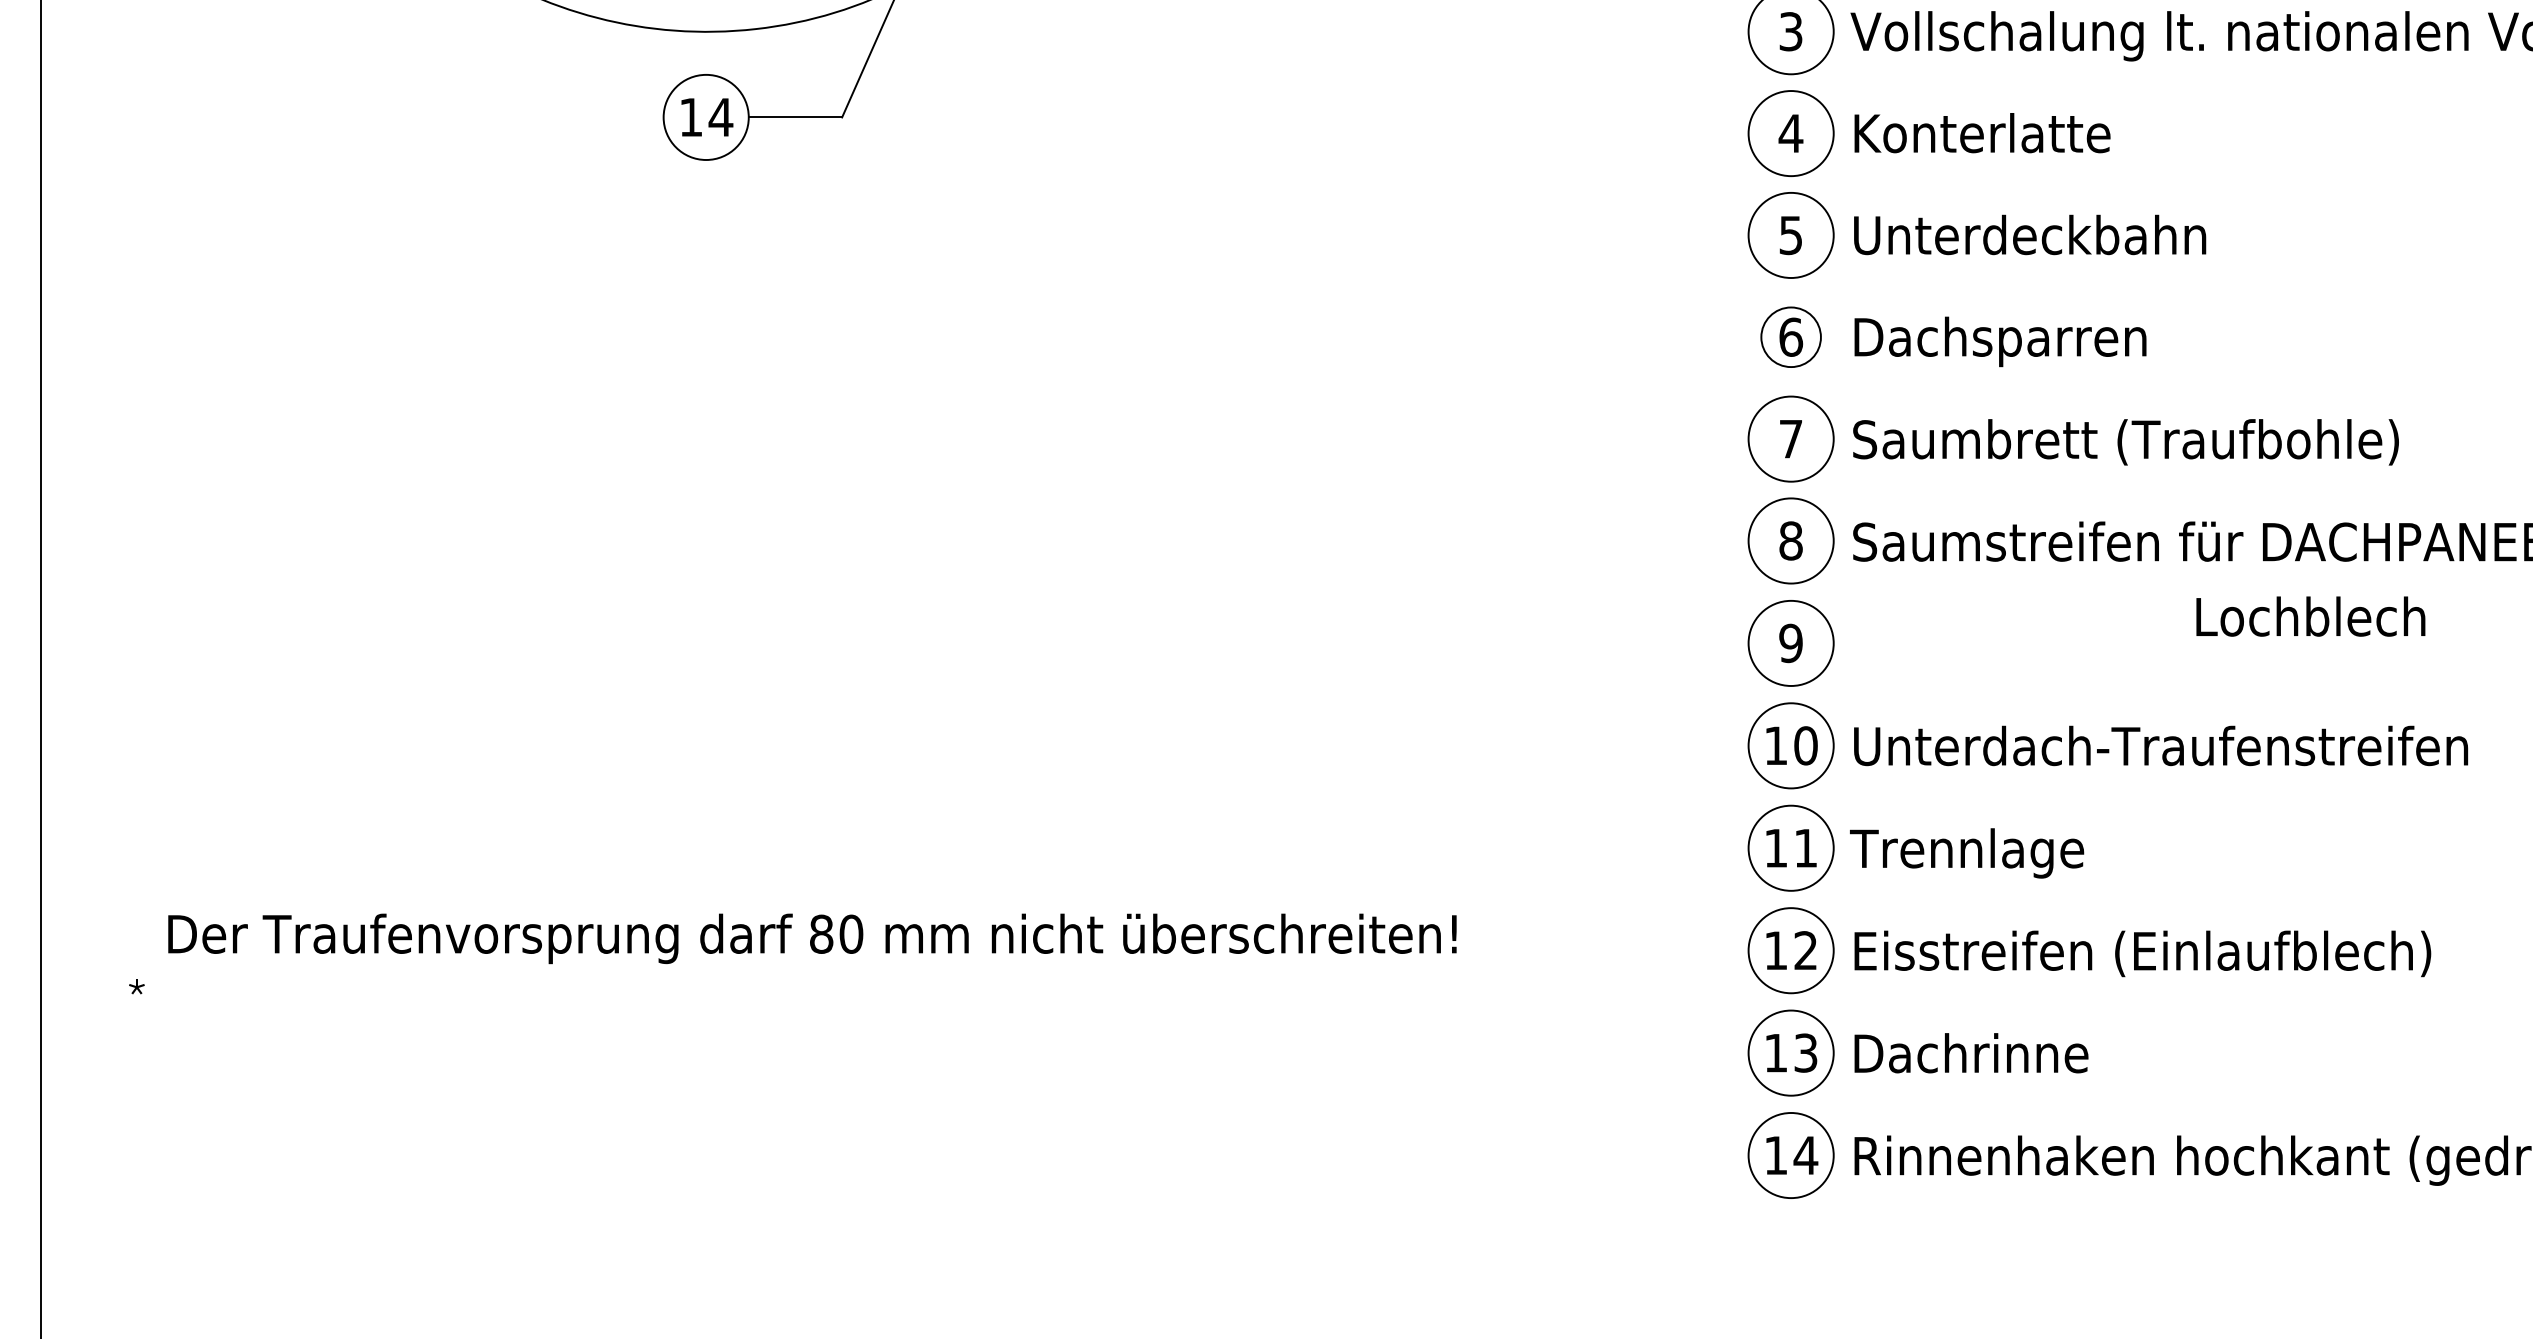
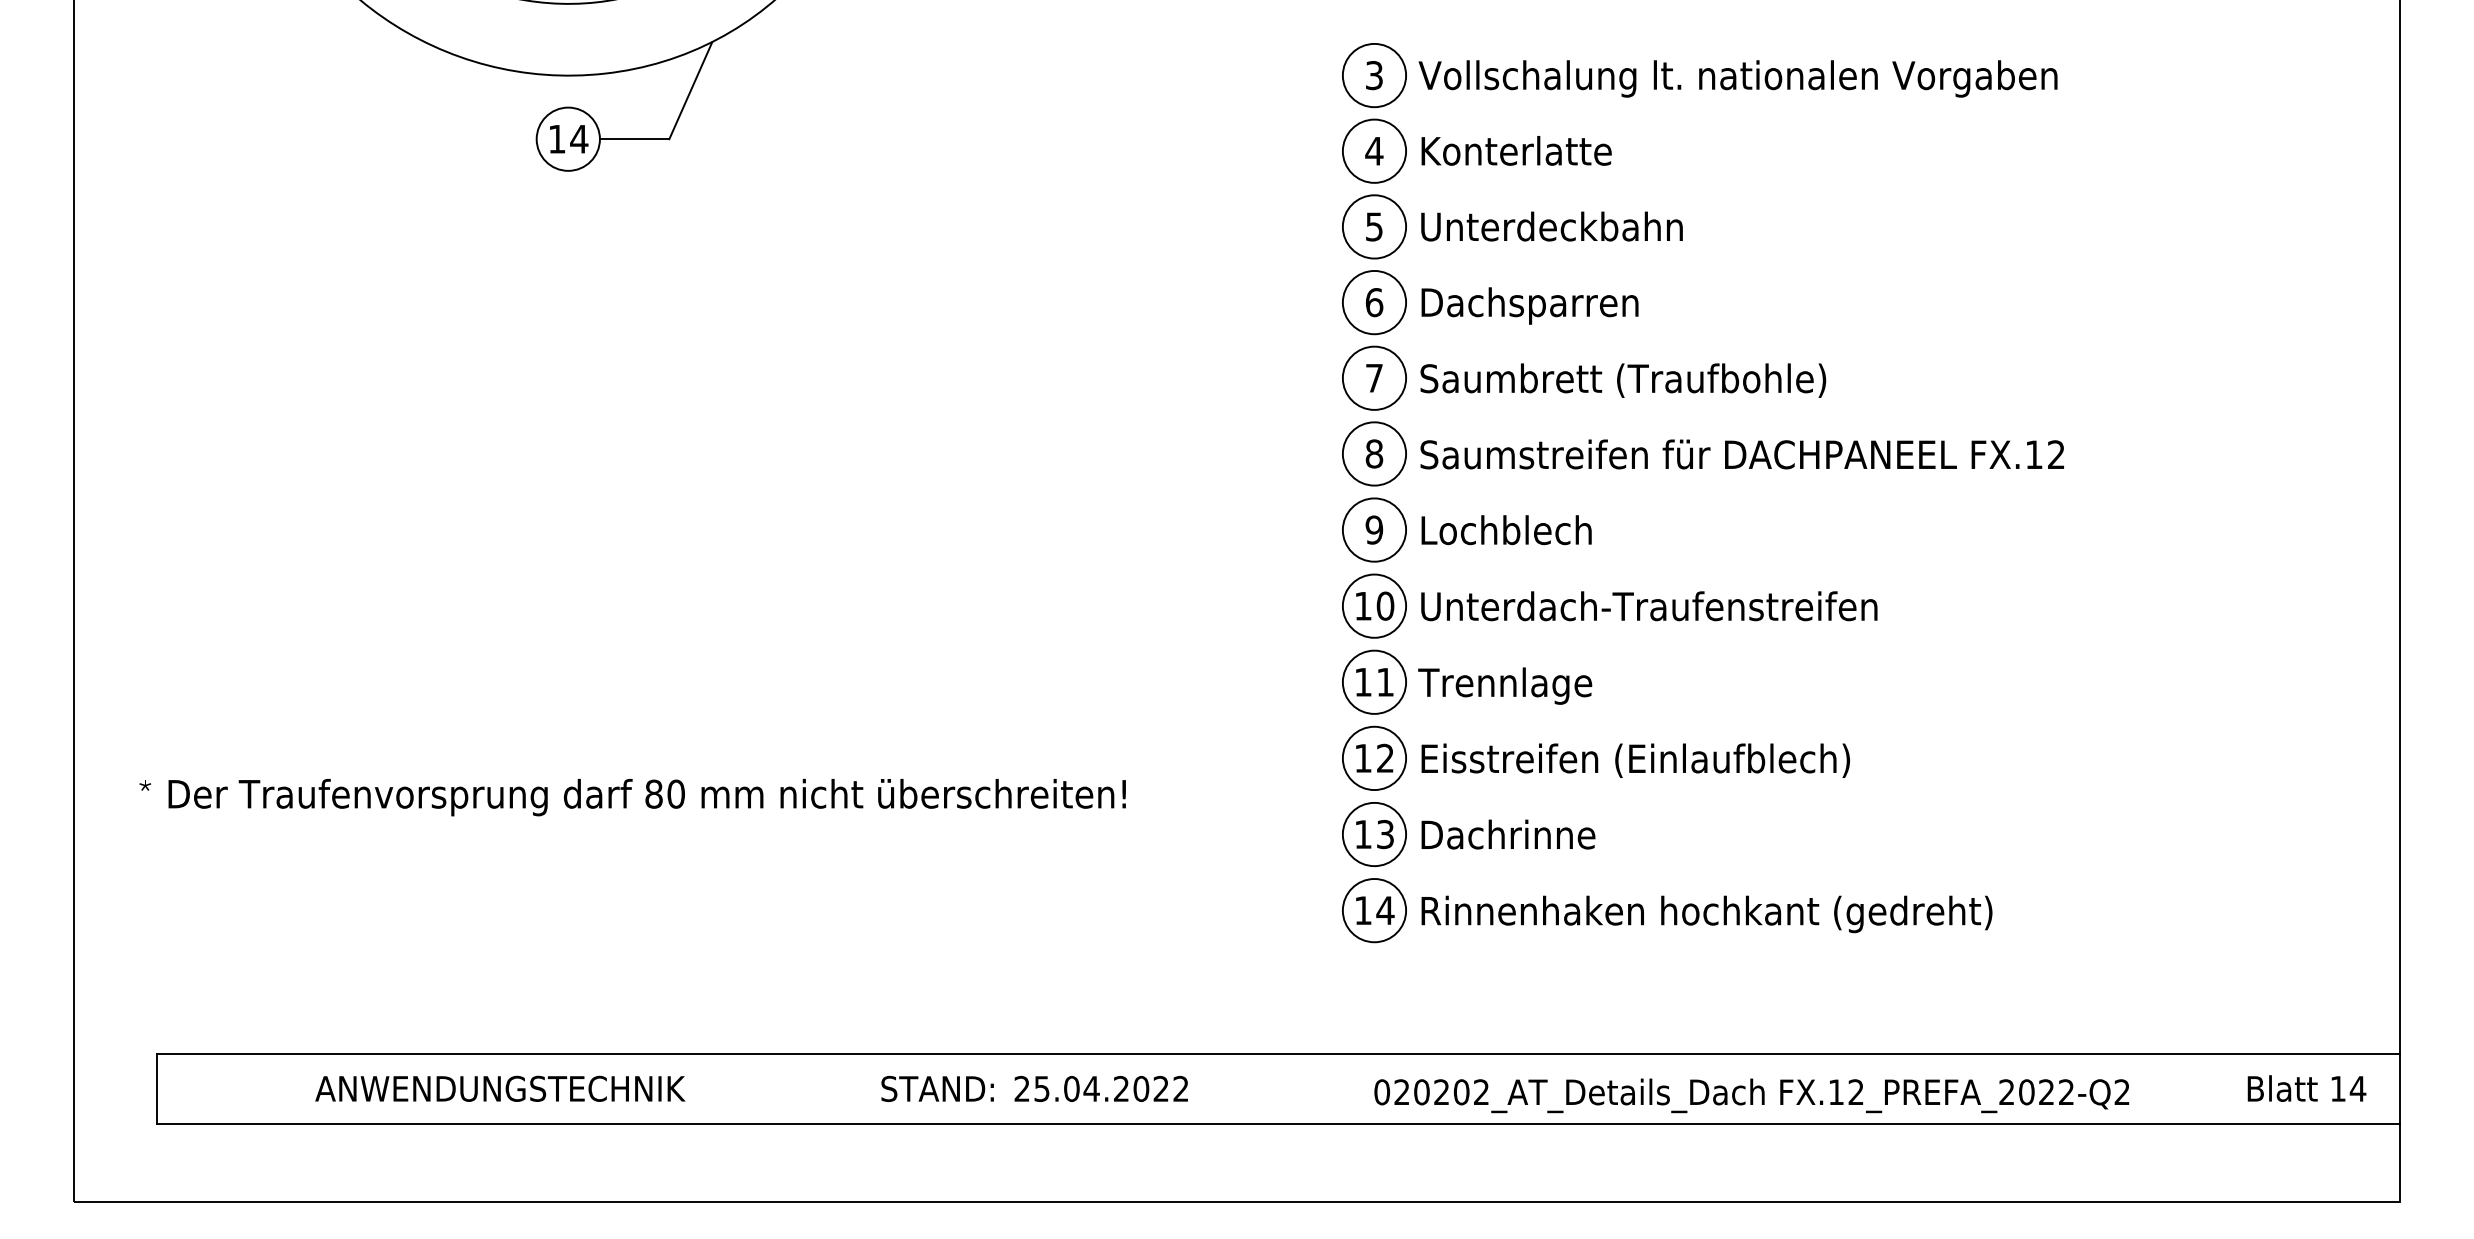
circle: (1791, 337) -> (1374, 302), size x1.43
text: (2310, 617) -> (1506, 530), moved
text: (811, 938) -> (646, 797), moved

